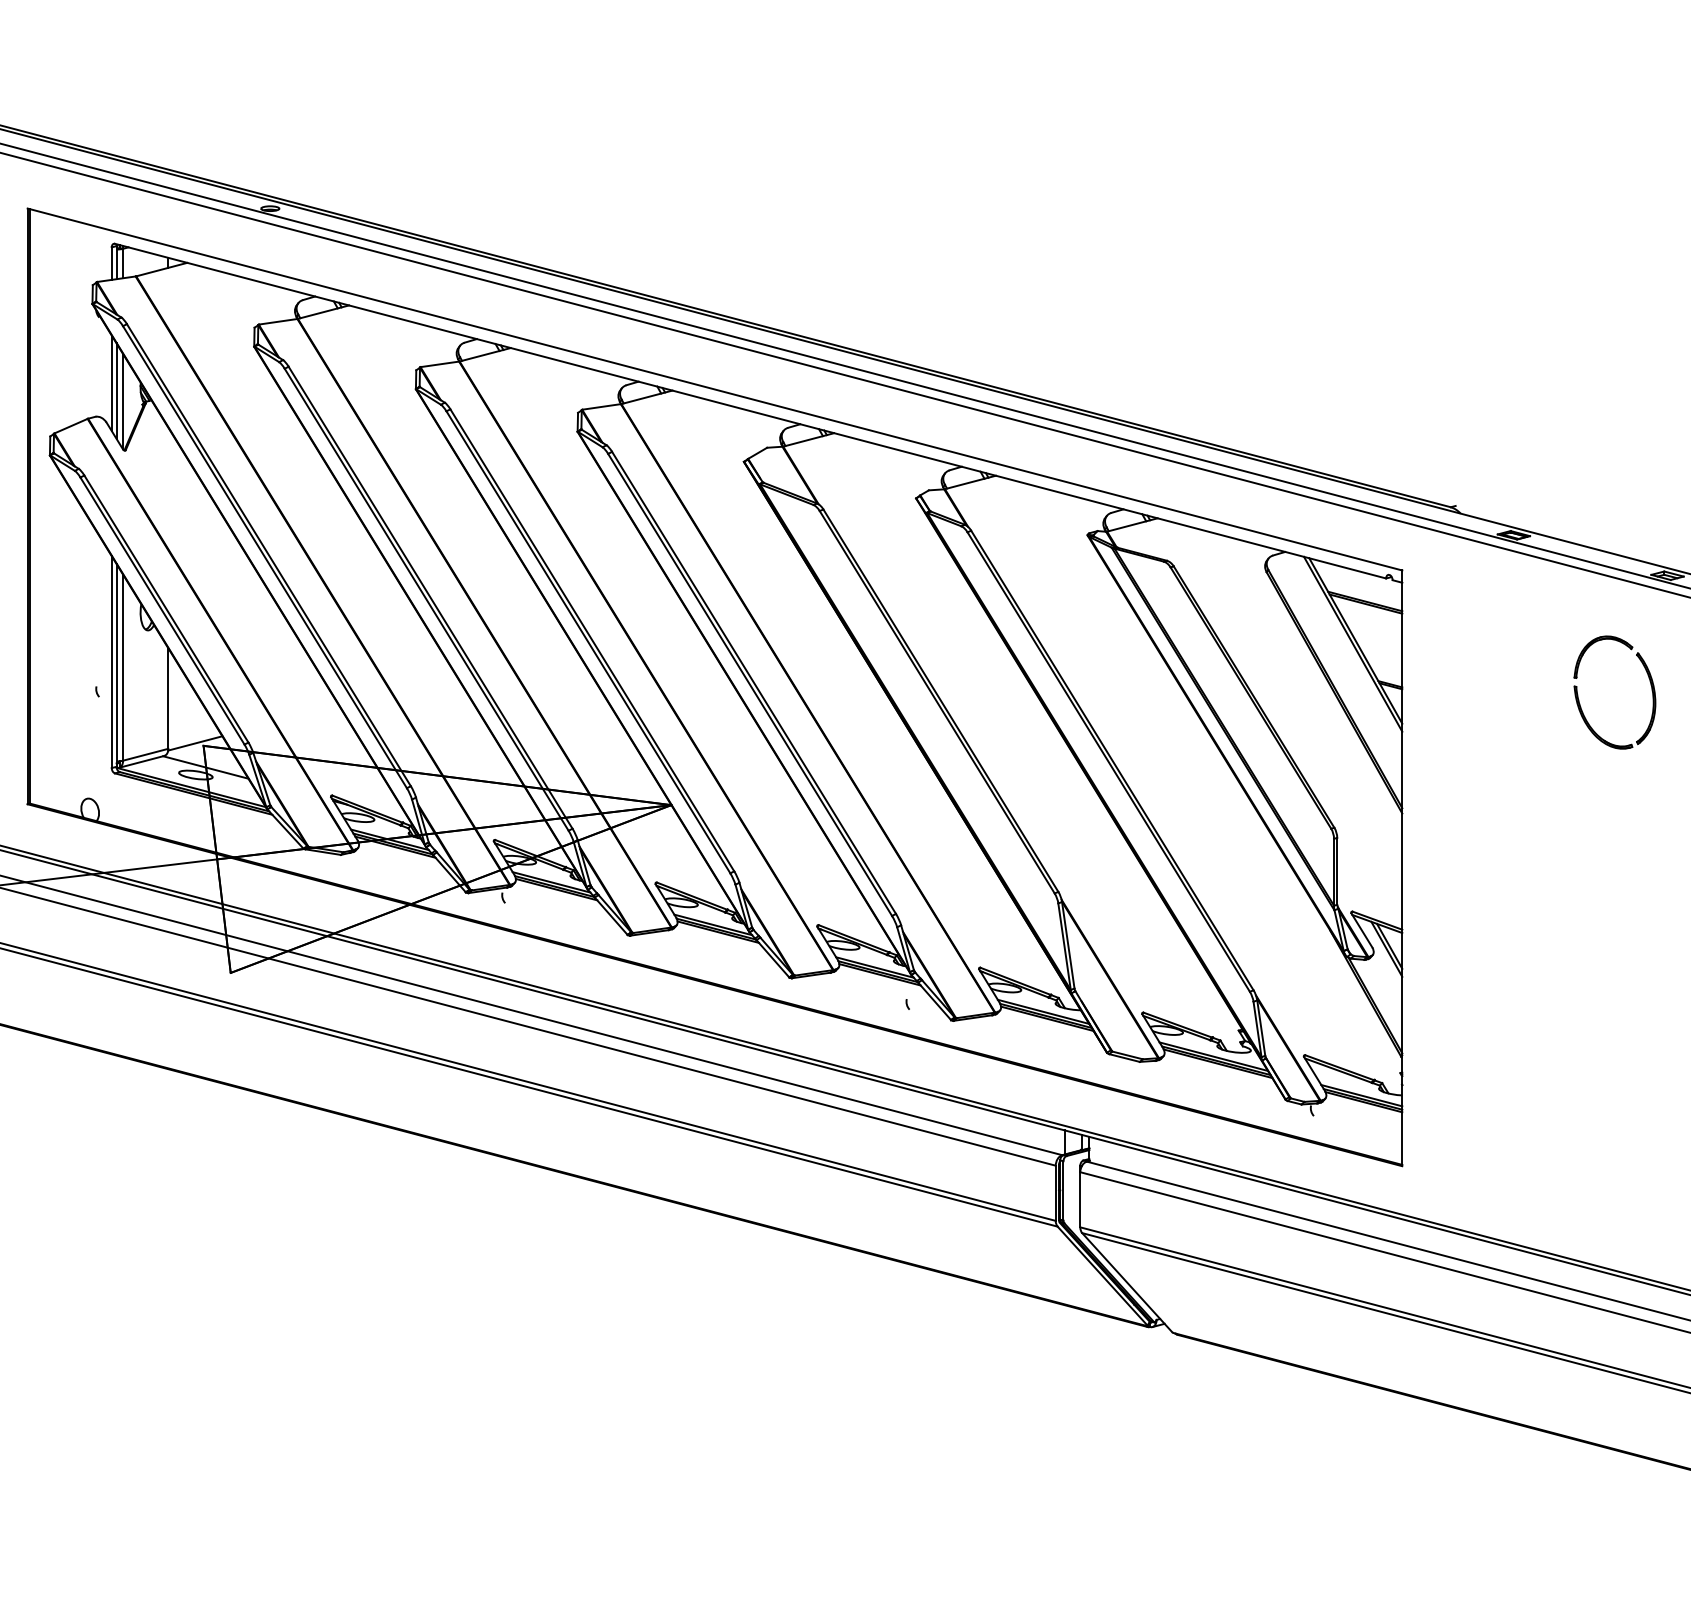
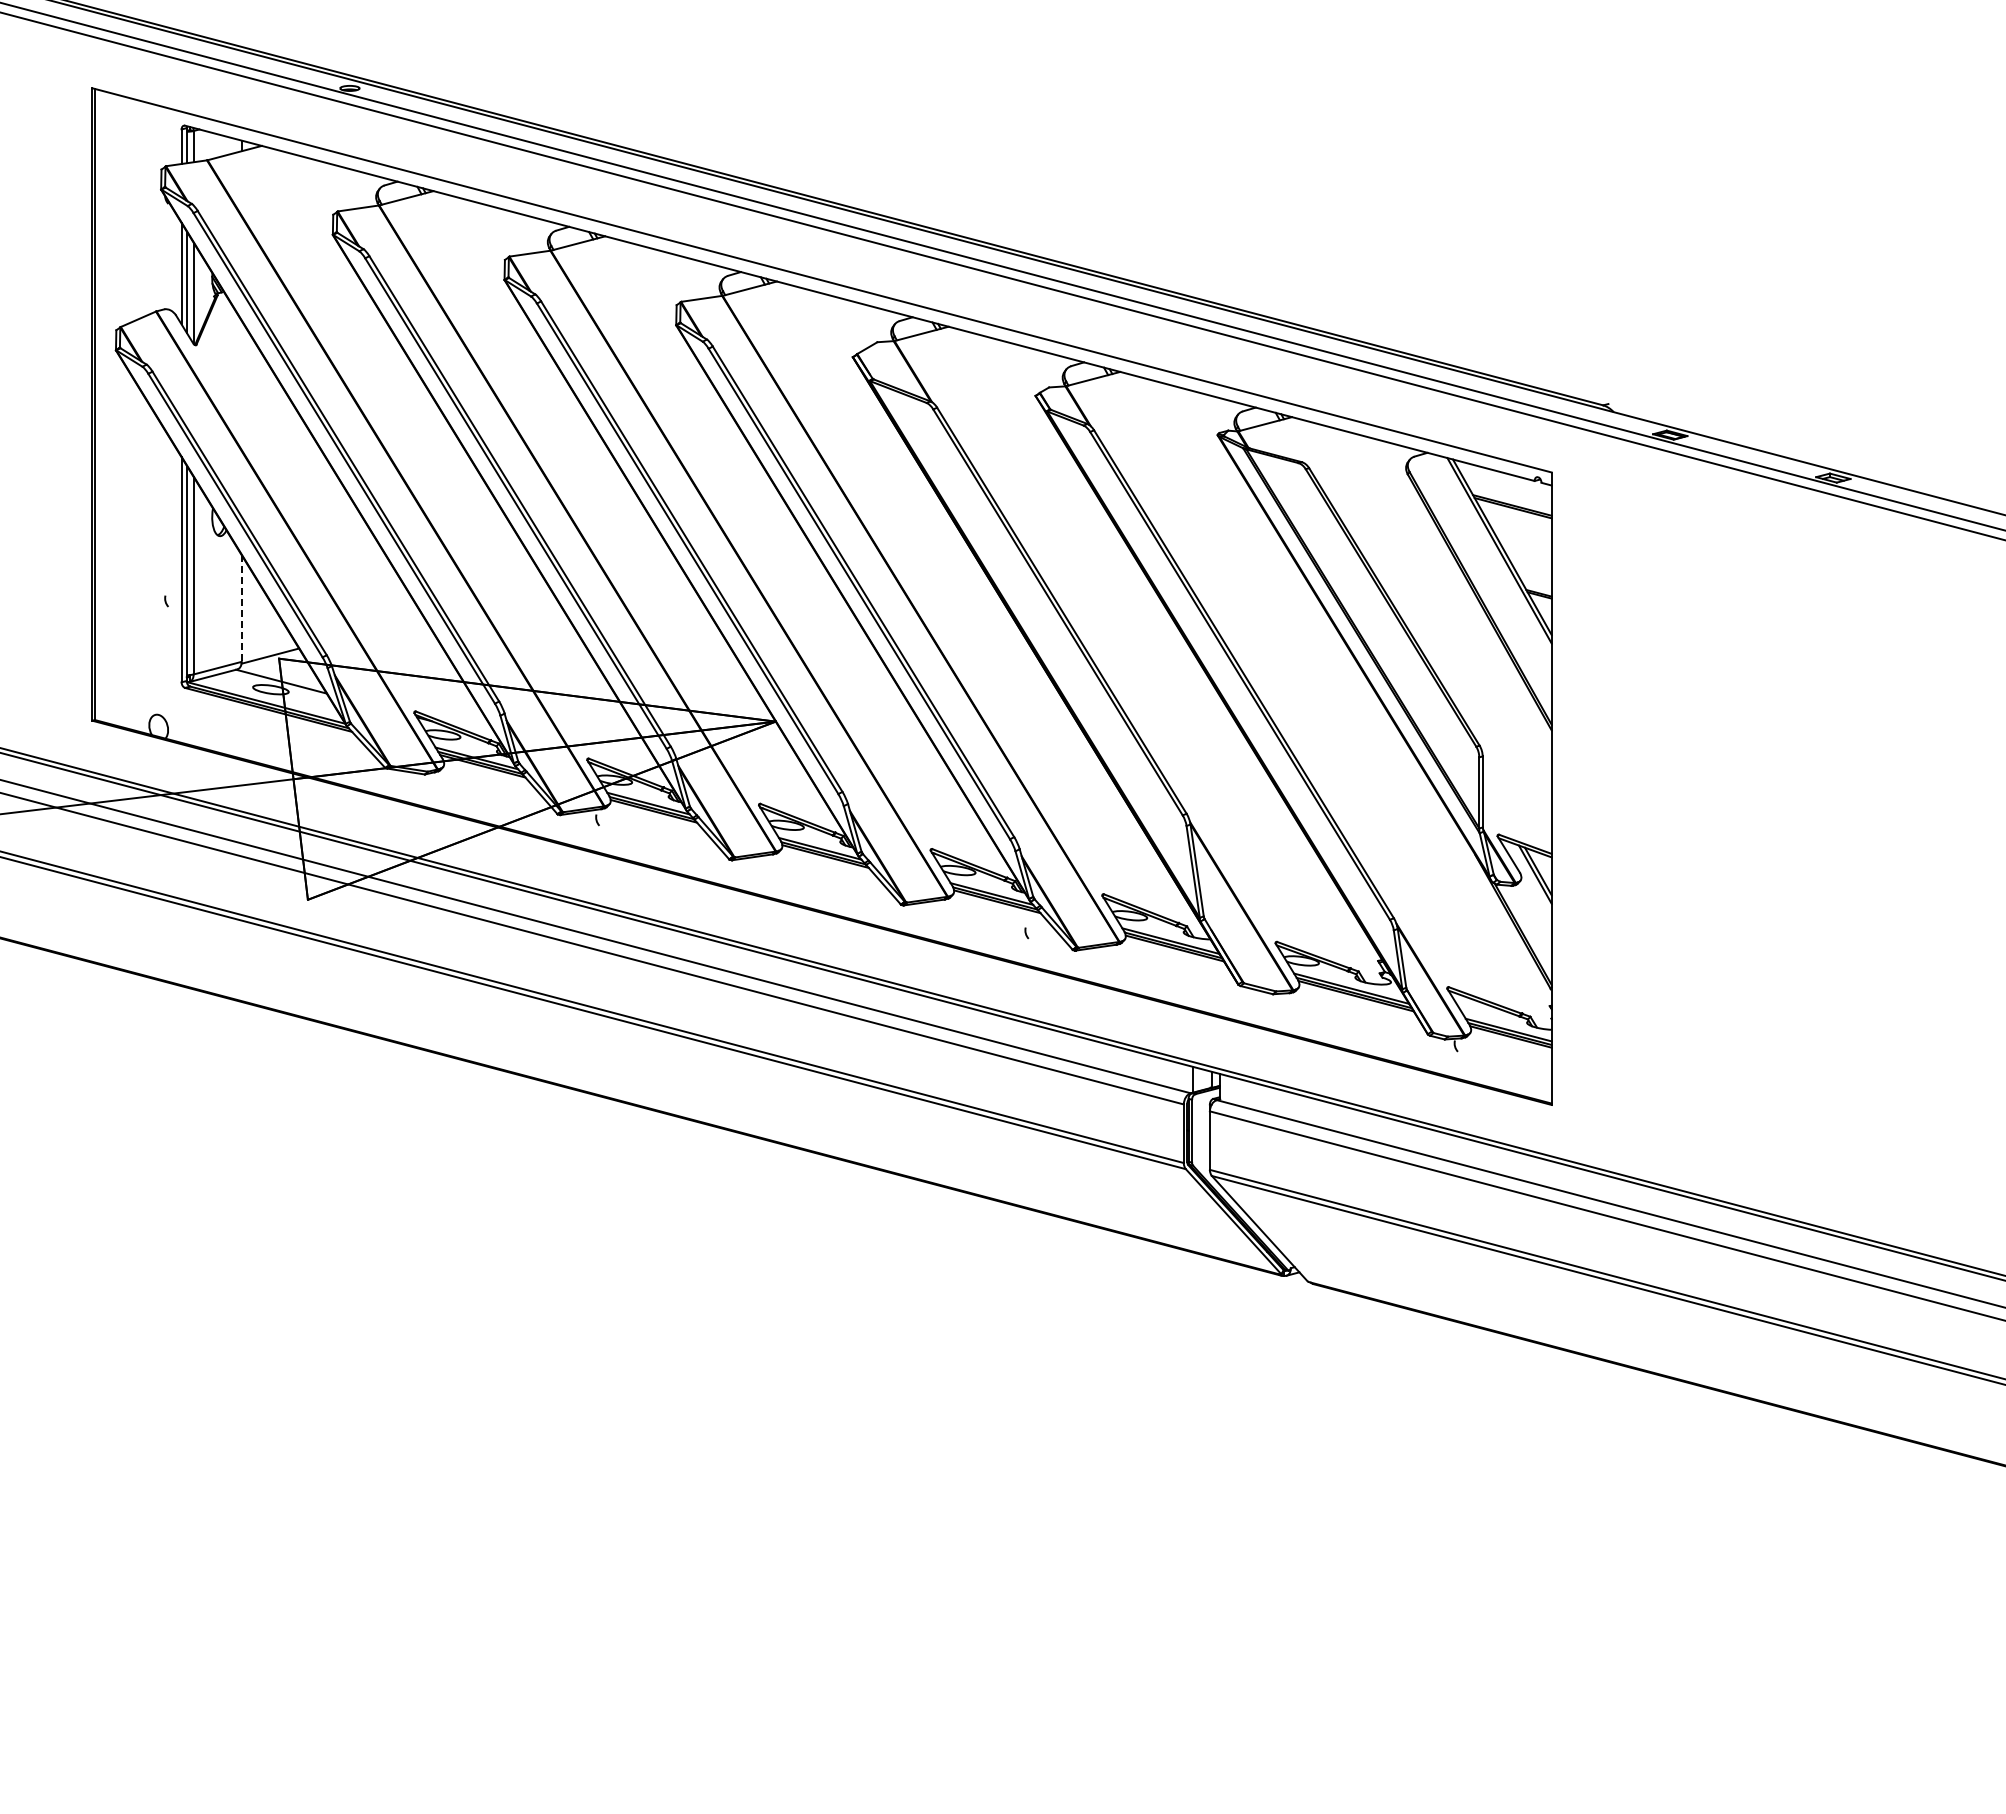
part: (1649, 682) -> (1814, 591), removed
line: (168, 699) -> (241, 609), solid -> dashed

